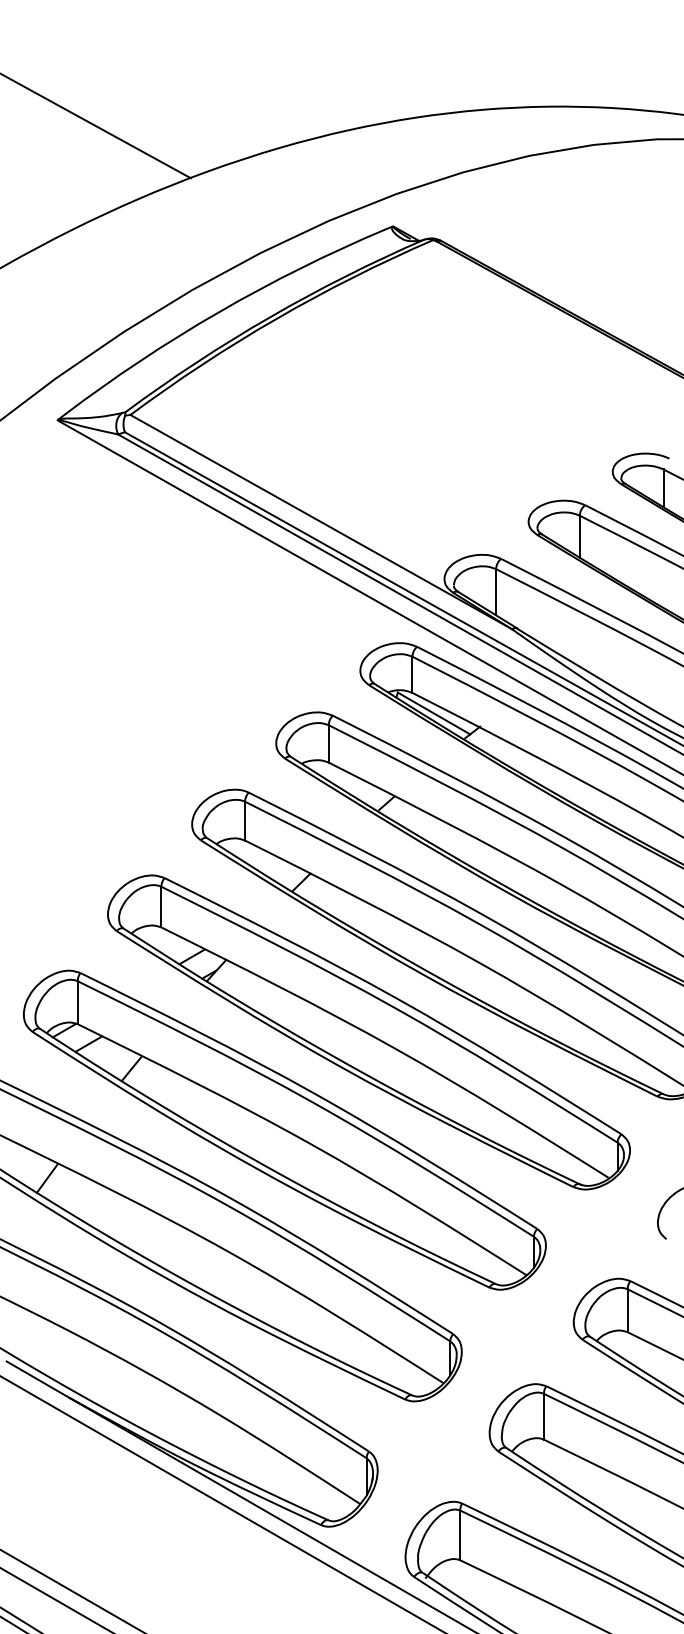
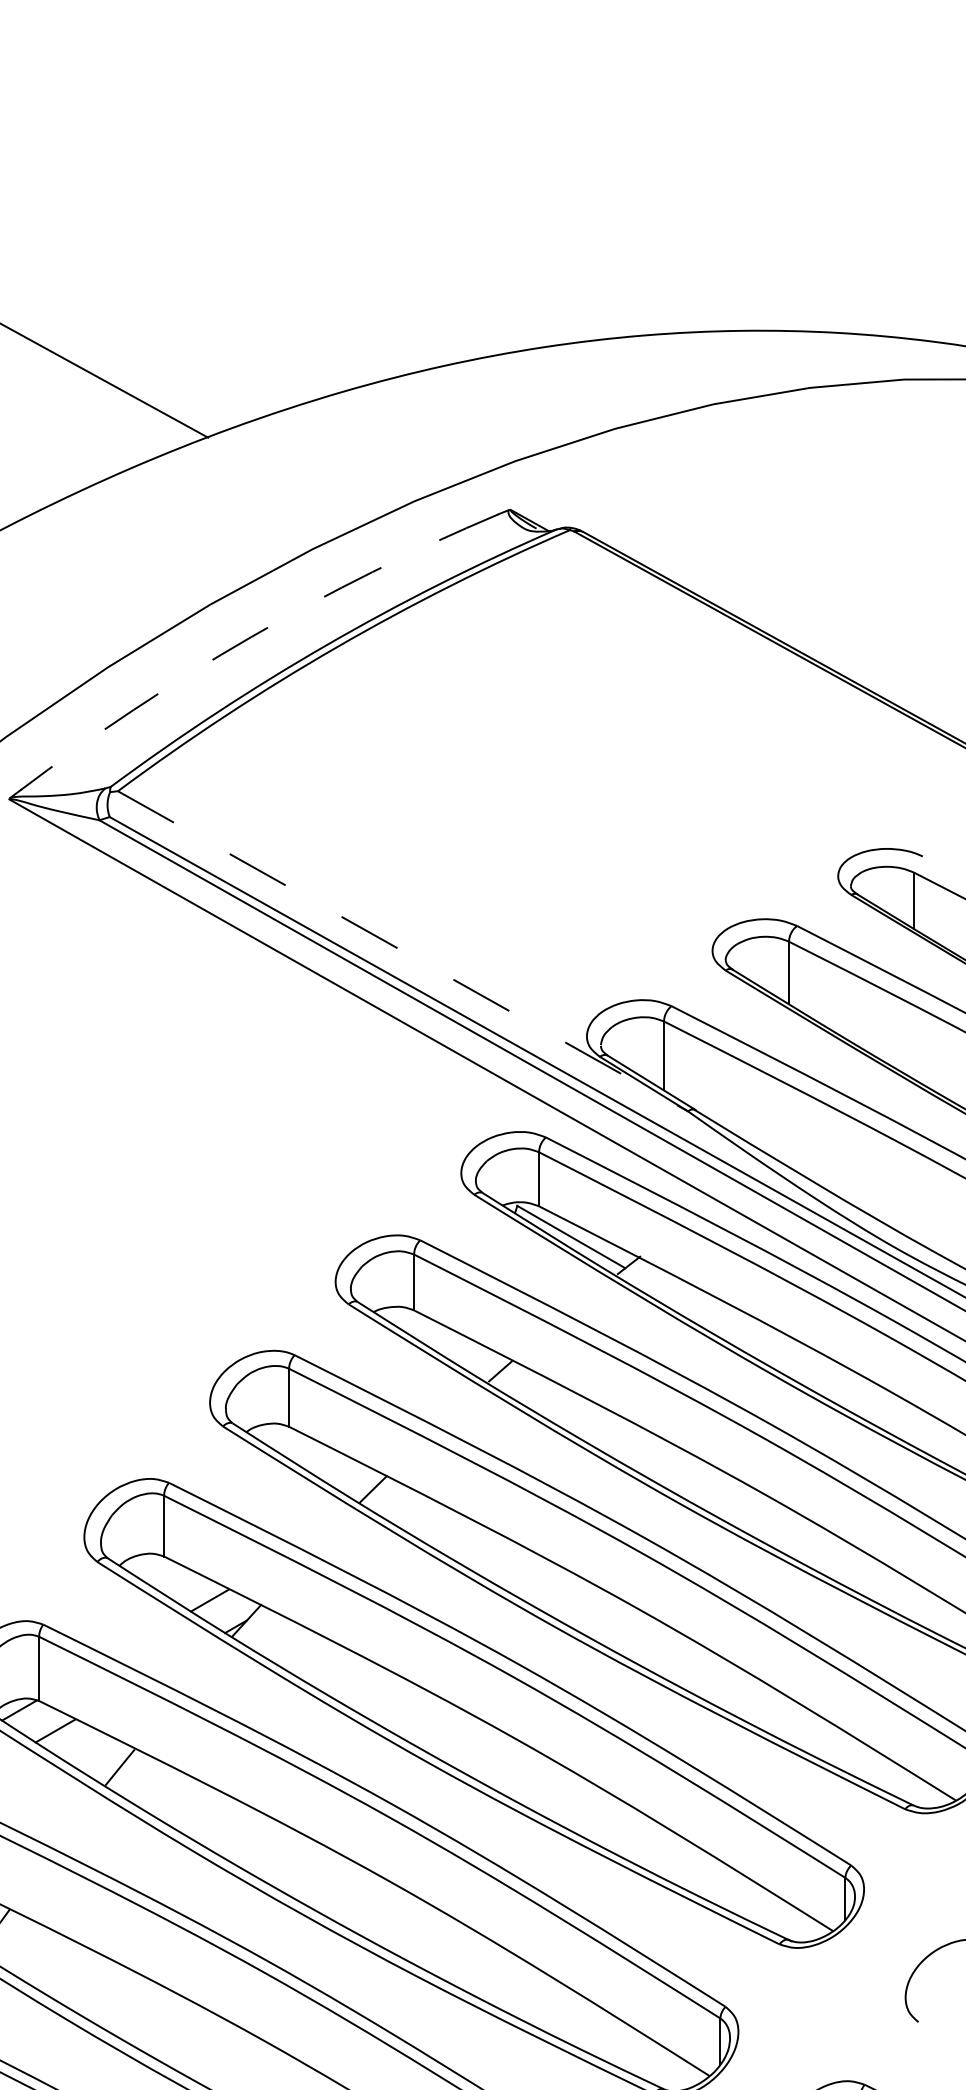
arc: (219, 311) -> (250, 636), solid -> dashed
line: (321, 522) -> (403, 951), solid -> dashed

